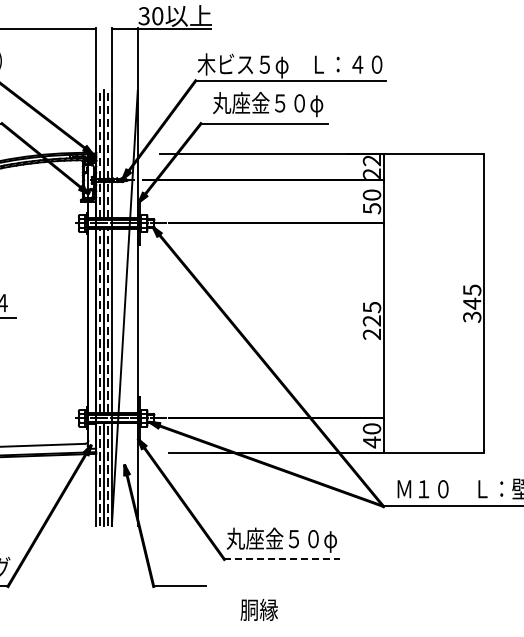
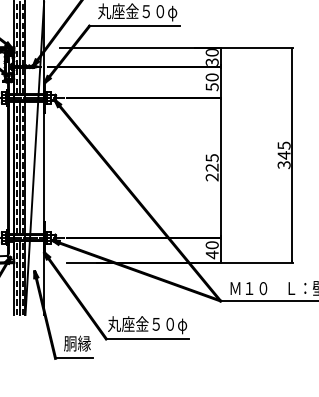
text: (372, 166) -> (212, 56), 22 -> 30
line: (282, 559) -> (147, 339), dashed -> solid
text: (258, 609) -> (76, 343), moved

